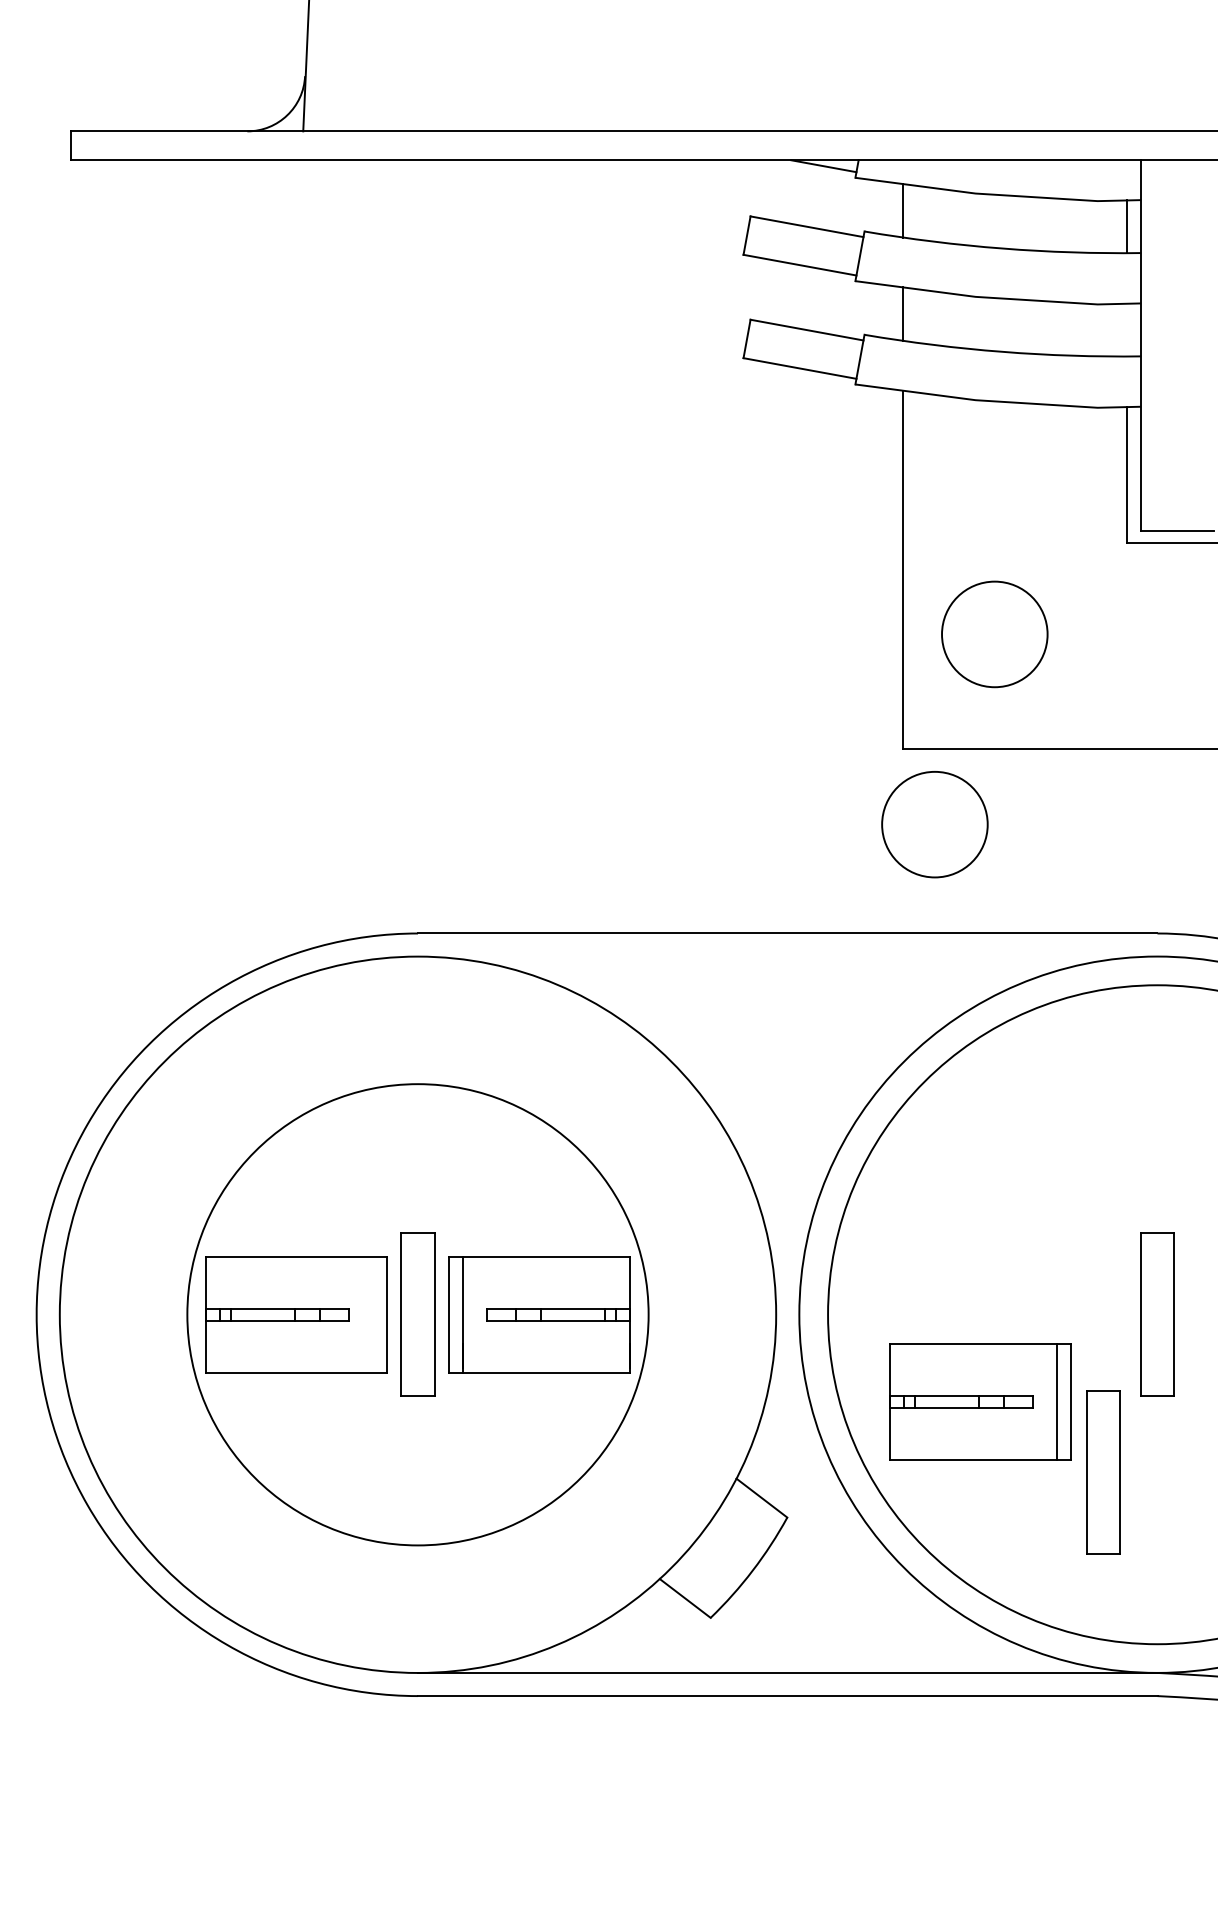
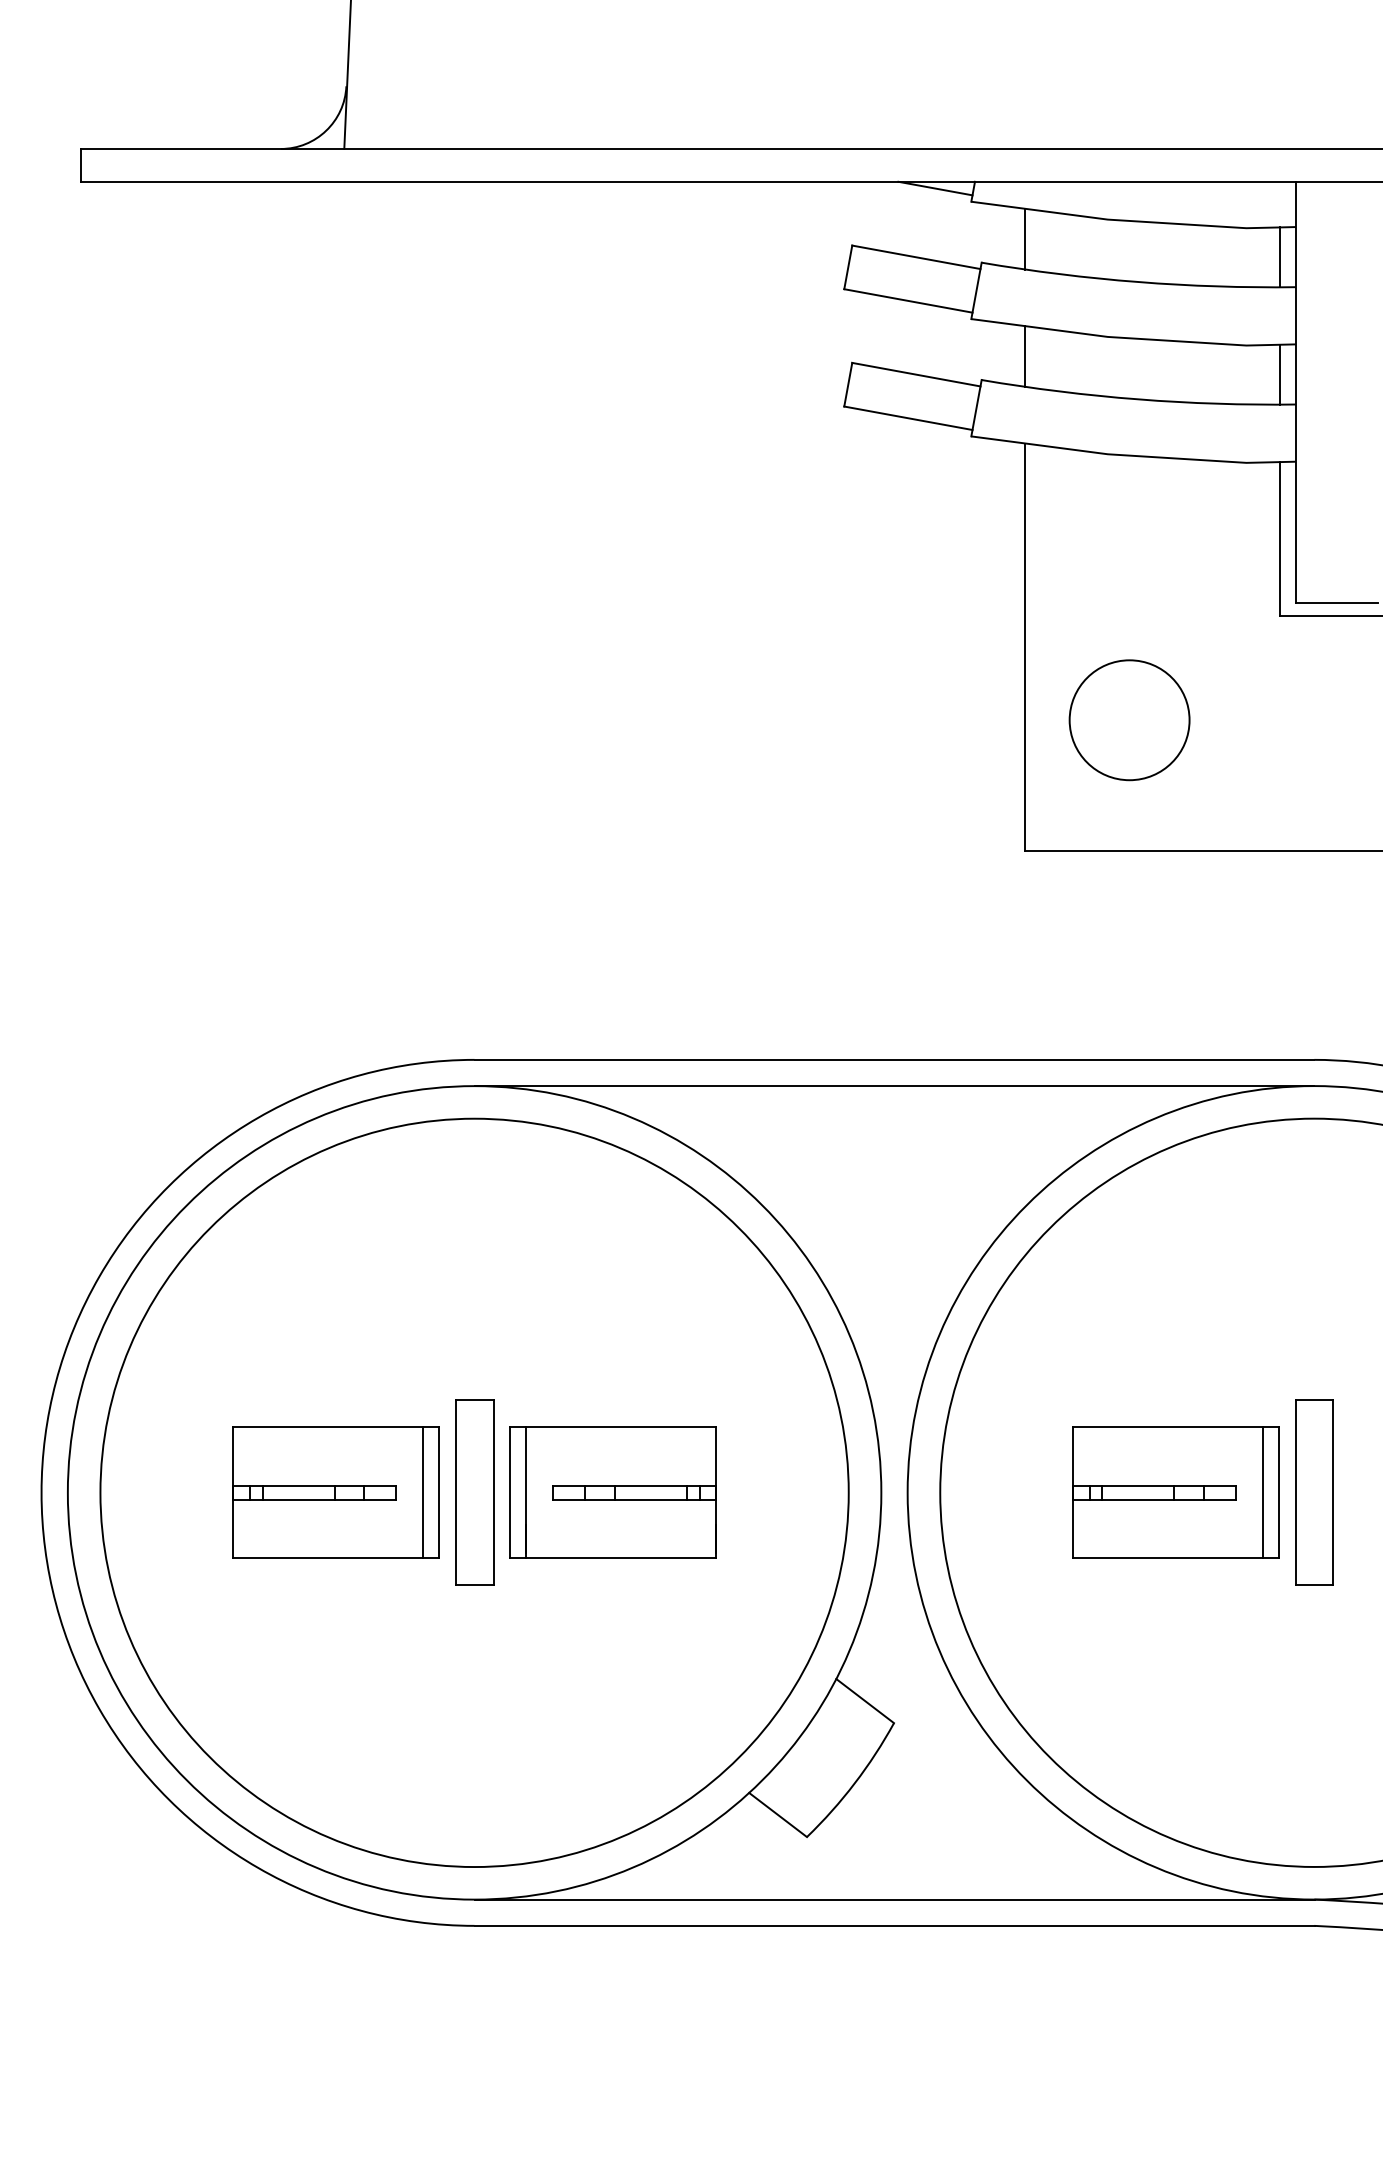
line: (1126, 329) -> (1279, 374), added
circle: (934, 824) -> (1061, 936), removed
line: (787, 956) -> (894, 1086), added
line: (372, 1314) -> (423, 1492), added
circle: (417, 1314) -> (474, 1492), size x1.43
part: (979, 1401) -> (1175, 1492), moved
part: (1103, 1472) -> (1253, 1671), removed

